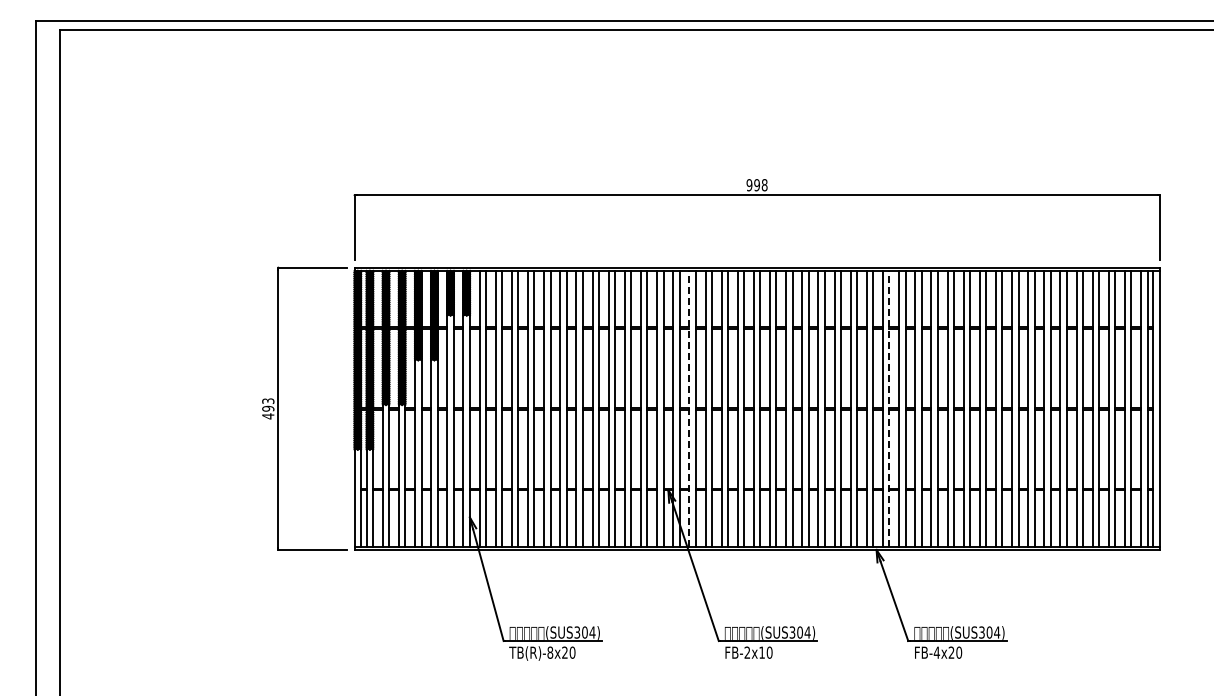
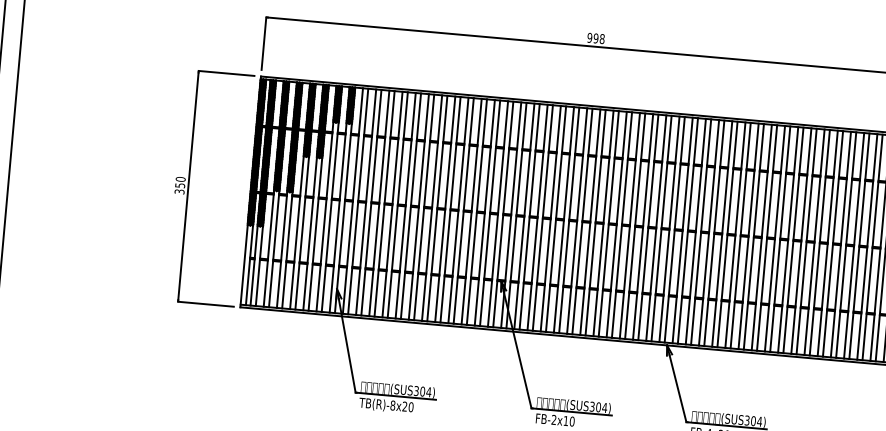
text: (268, 408) -> (180, 185), 493 -> 350
line: (689, 408) -> (524, 216), dashed -> solid
line: (889, 408) -> (688, 230), dashed -> solid

